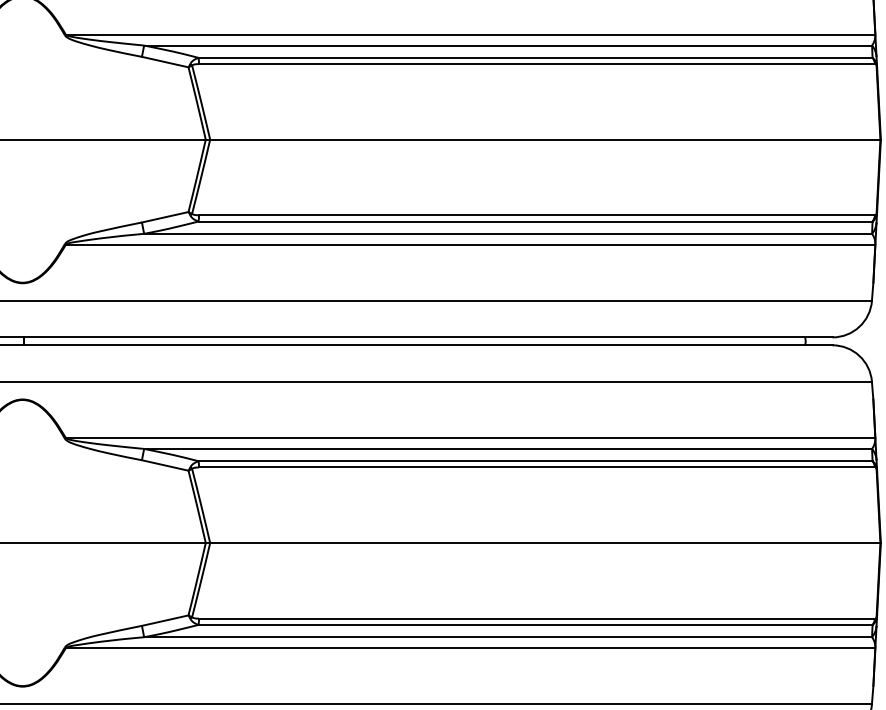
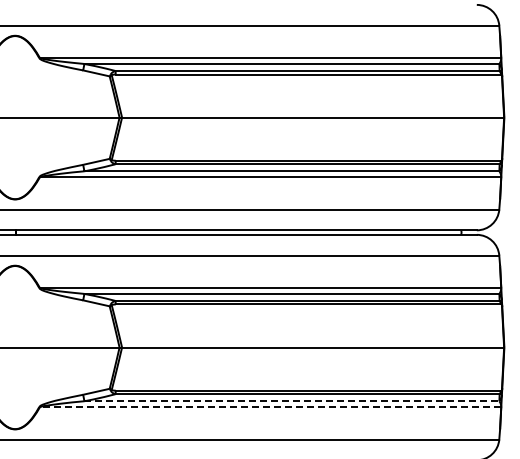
line: (509, 637) -> (292, 401), solid -> dashed
line: (470, 648) -> (270, 407), solid -> dashed

